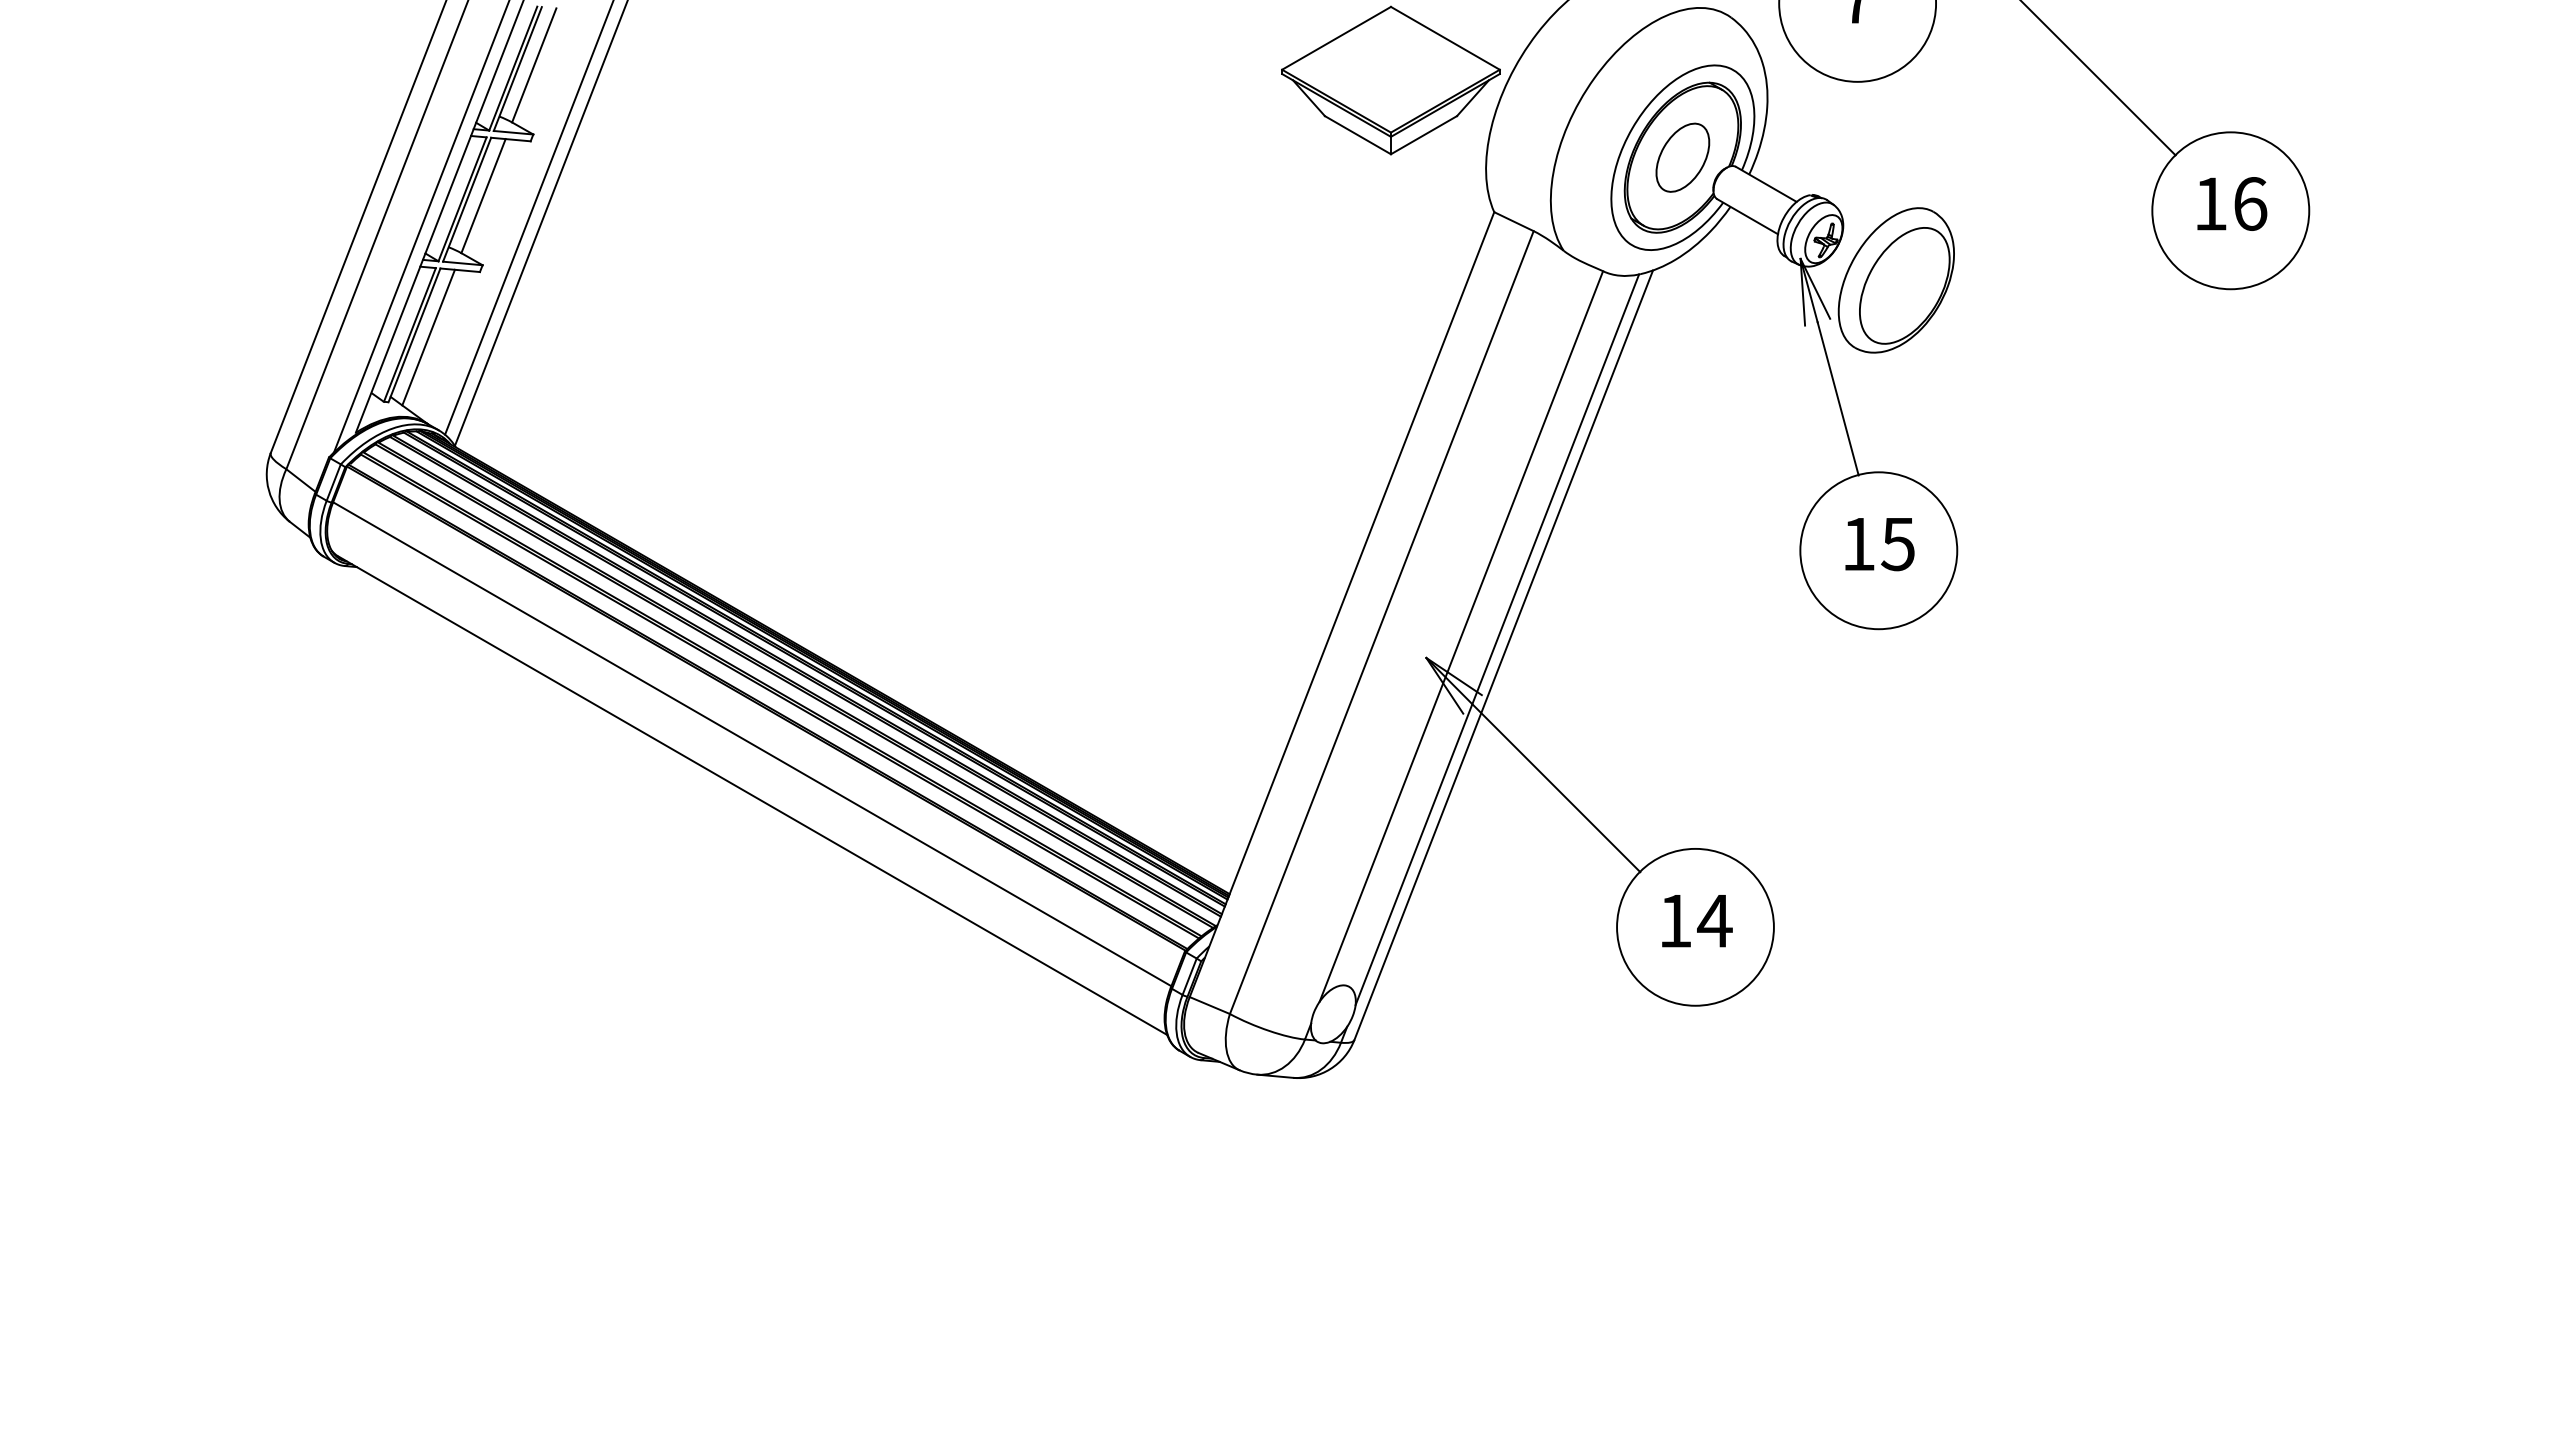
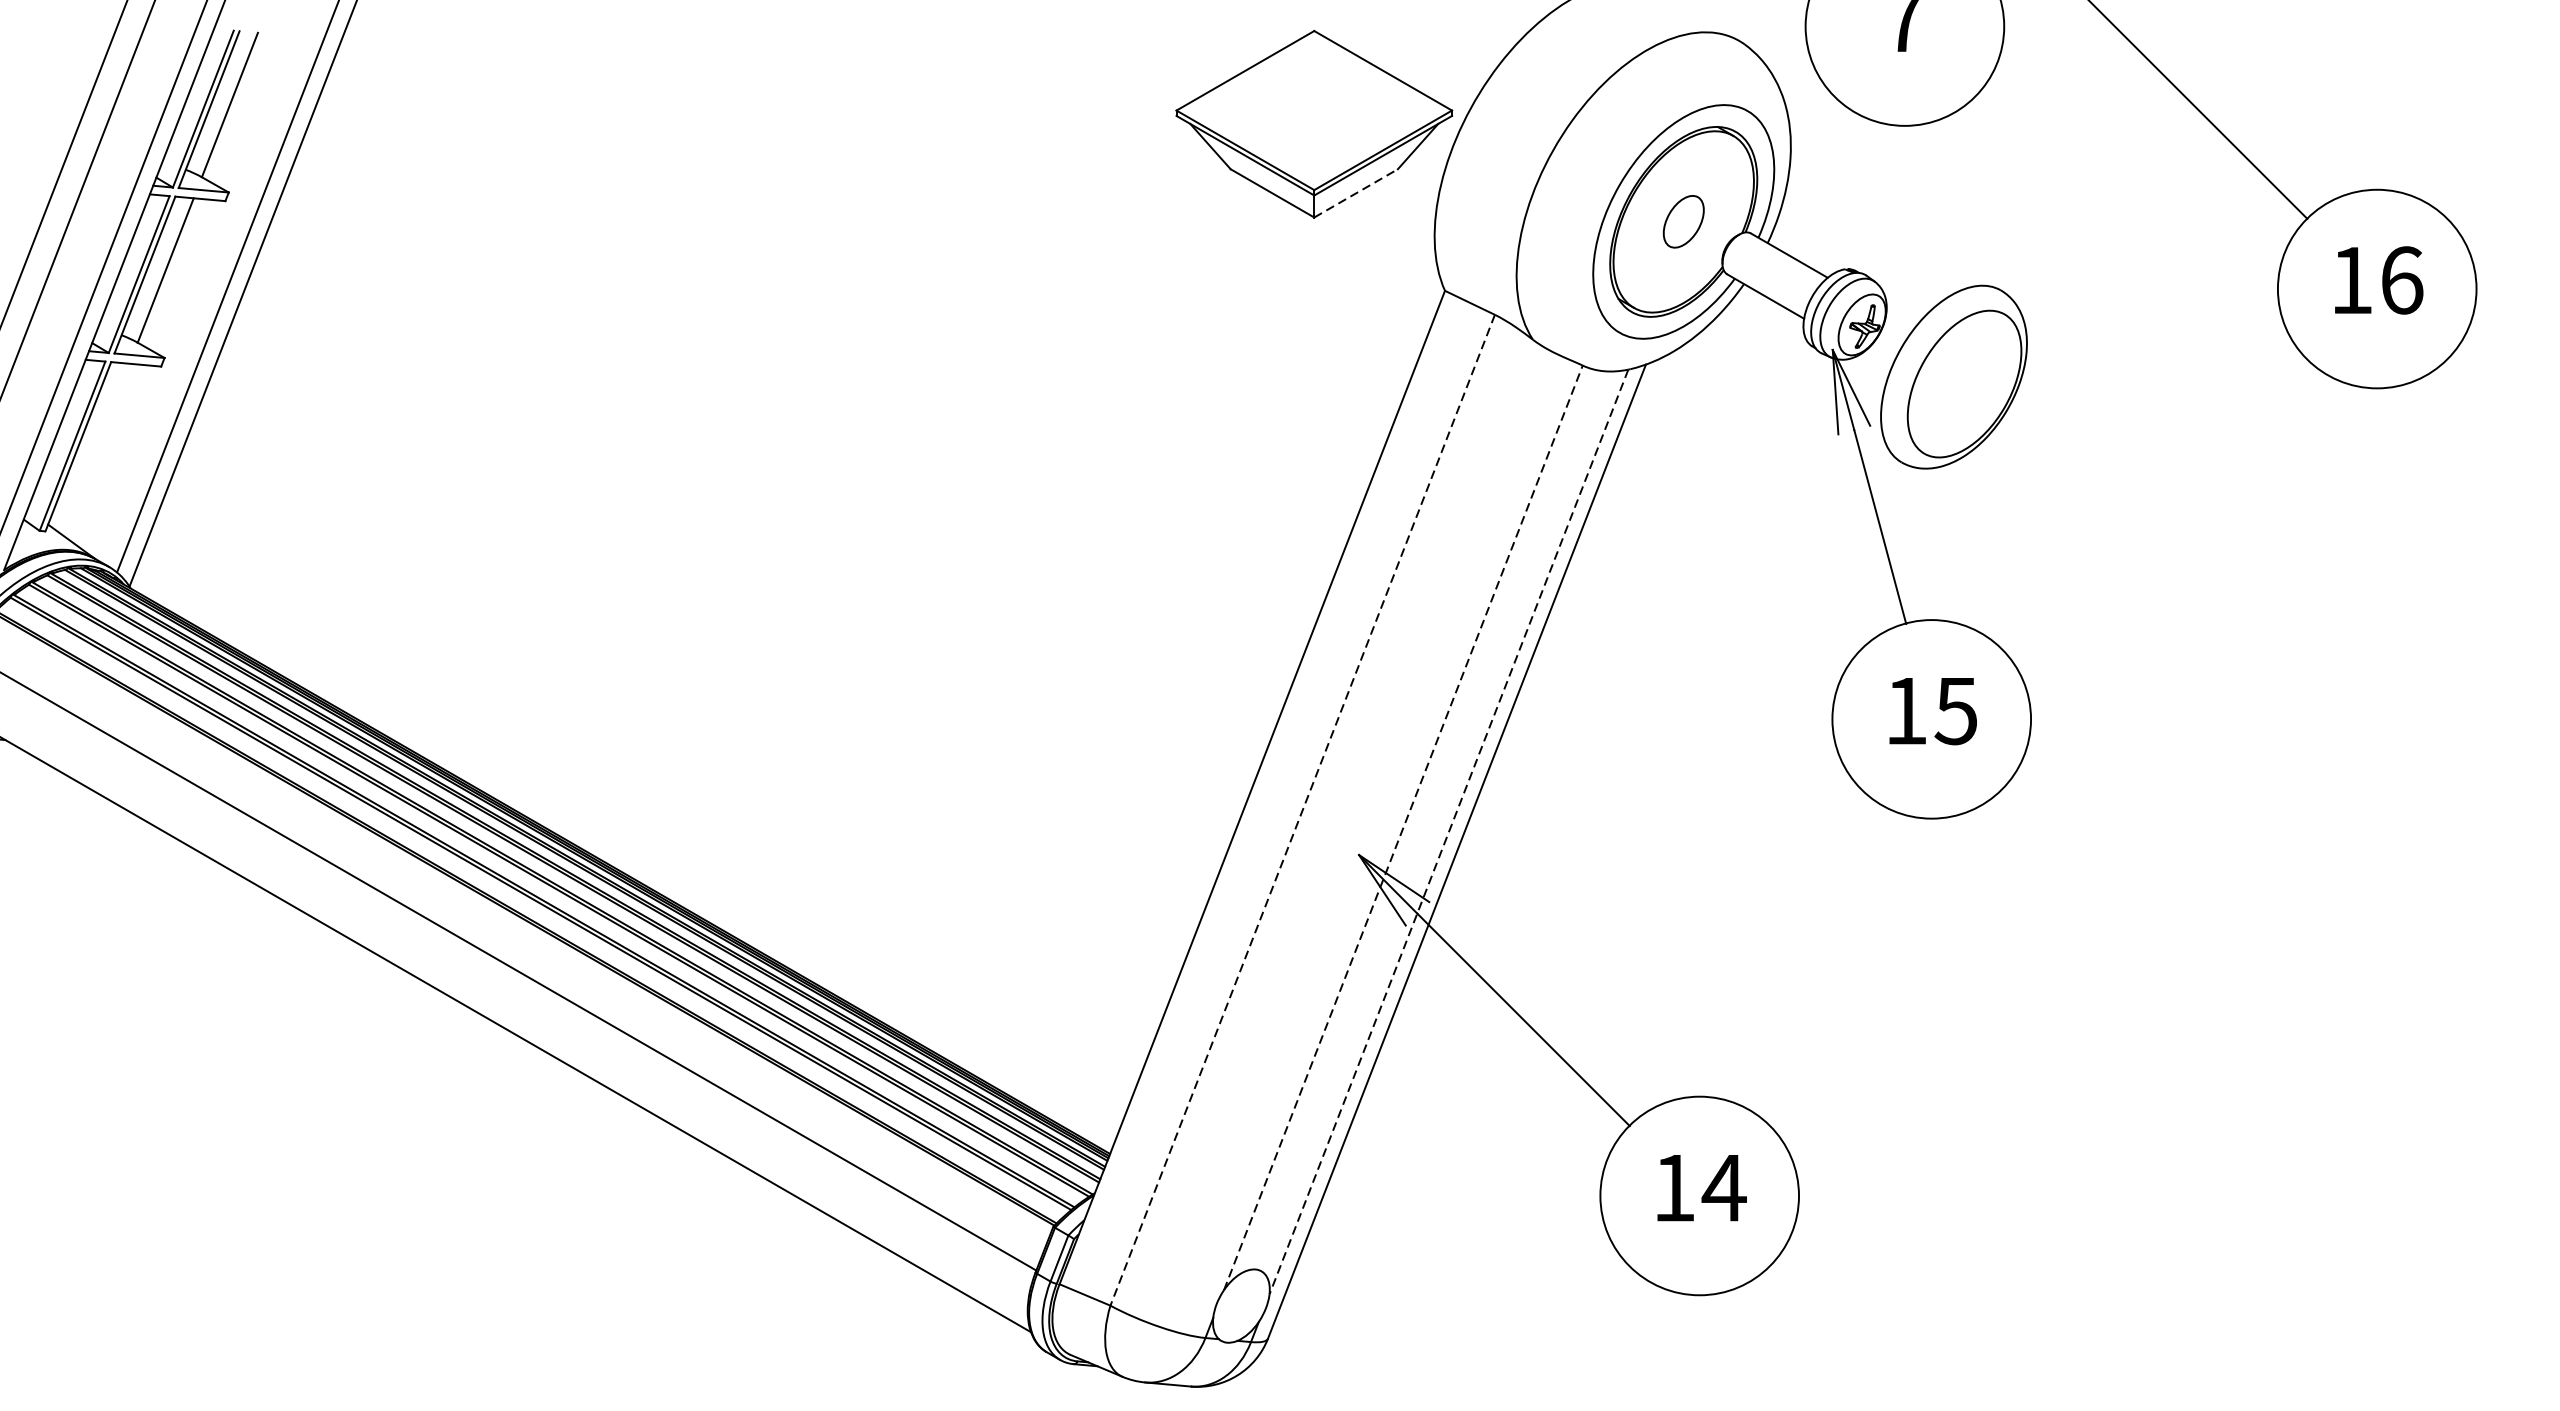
line: (1424, 134) -> (1356, 192), solid -> dashed
part: (1682, 157) -> (1683, 221), size x0.6
line: (428, 337) -> (96, 449), removed
line: (1381, 622) -> (1302, 810), solid -> dashed
line: (1461, 636) -> (1403, 827), solid -> dashed
line: (1497, 639) -> (1449, 831), solid -> dashed

